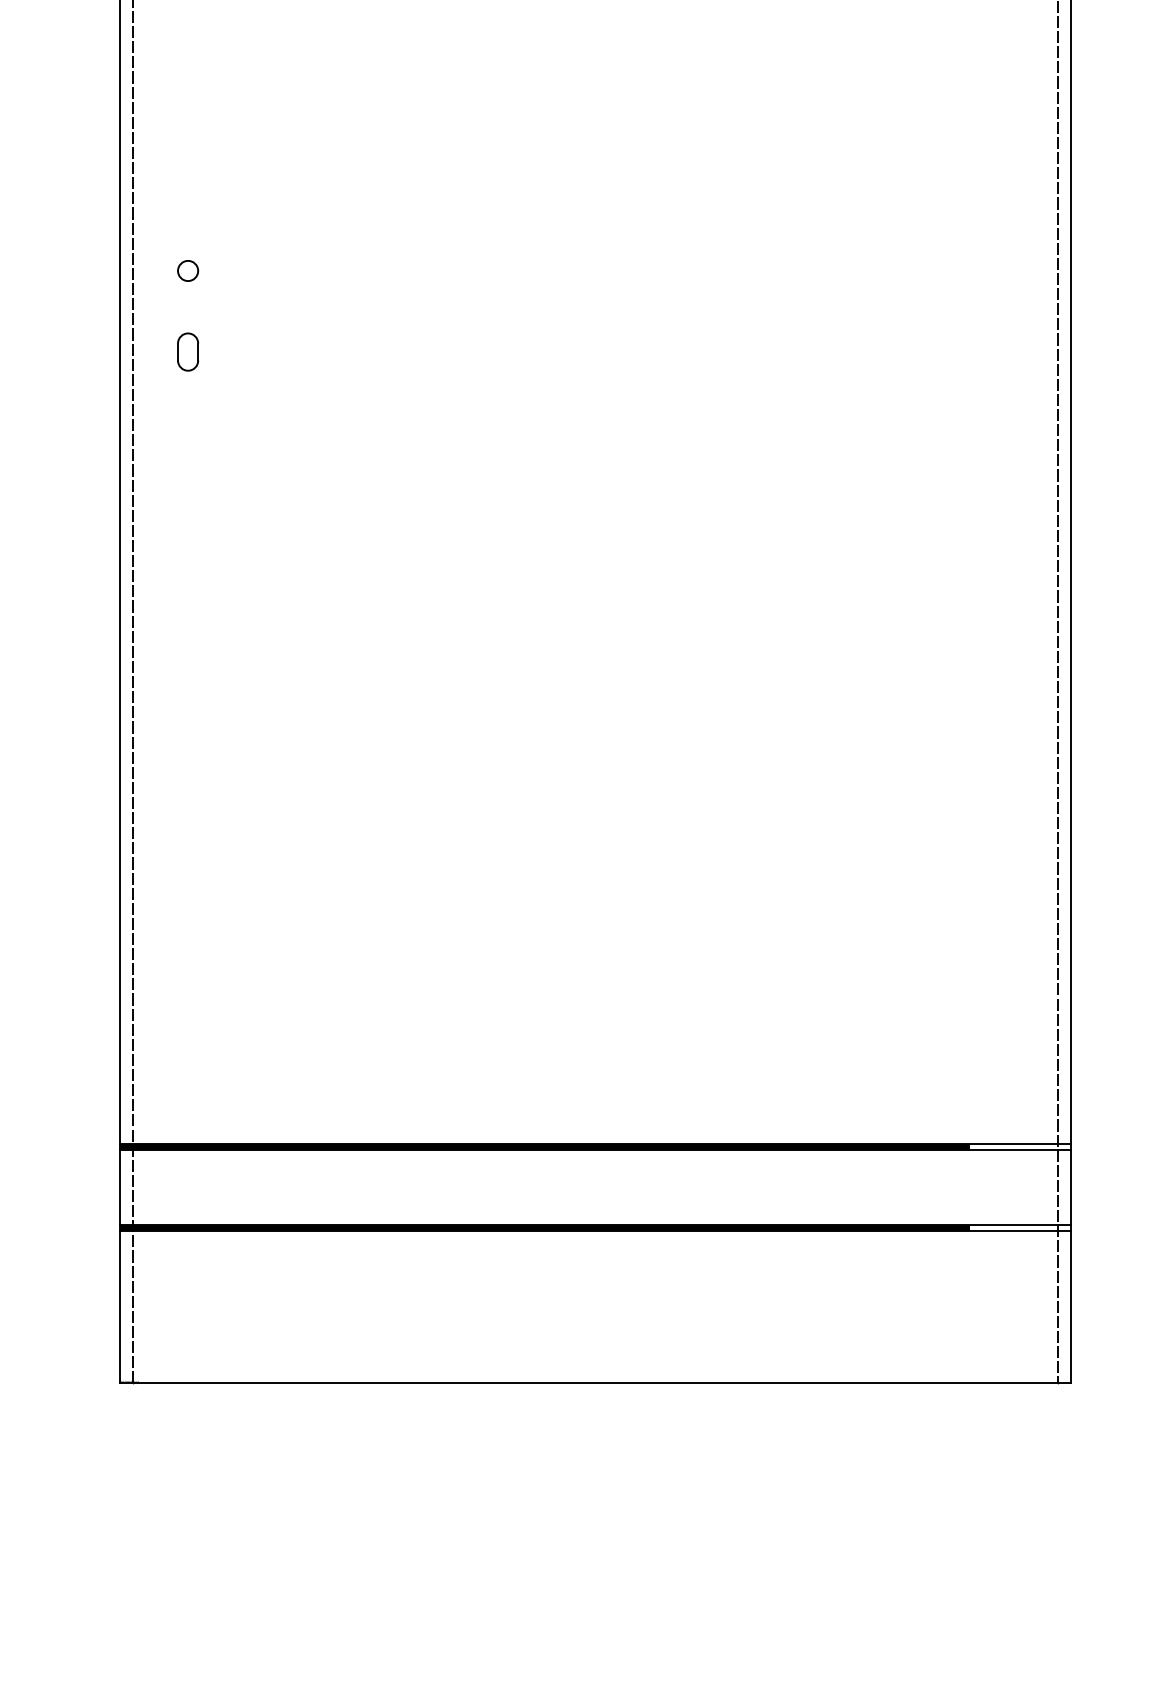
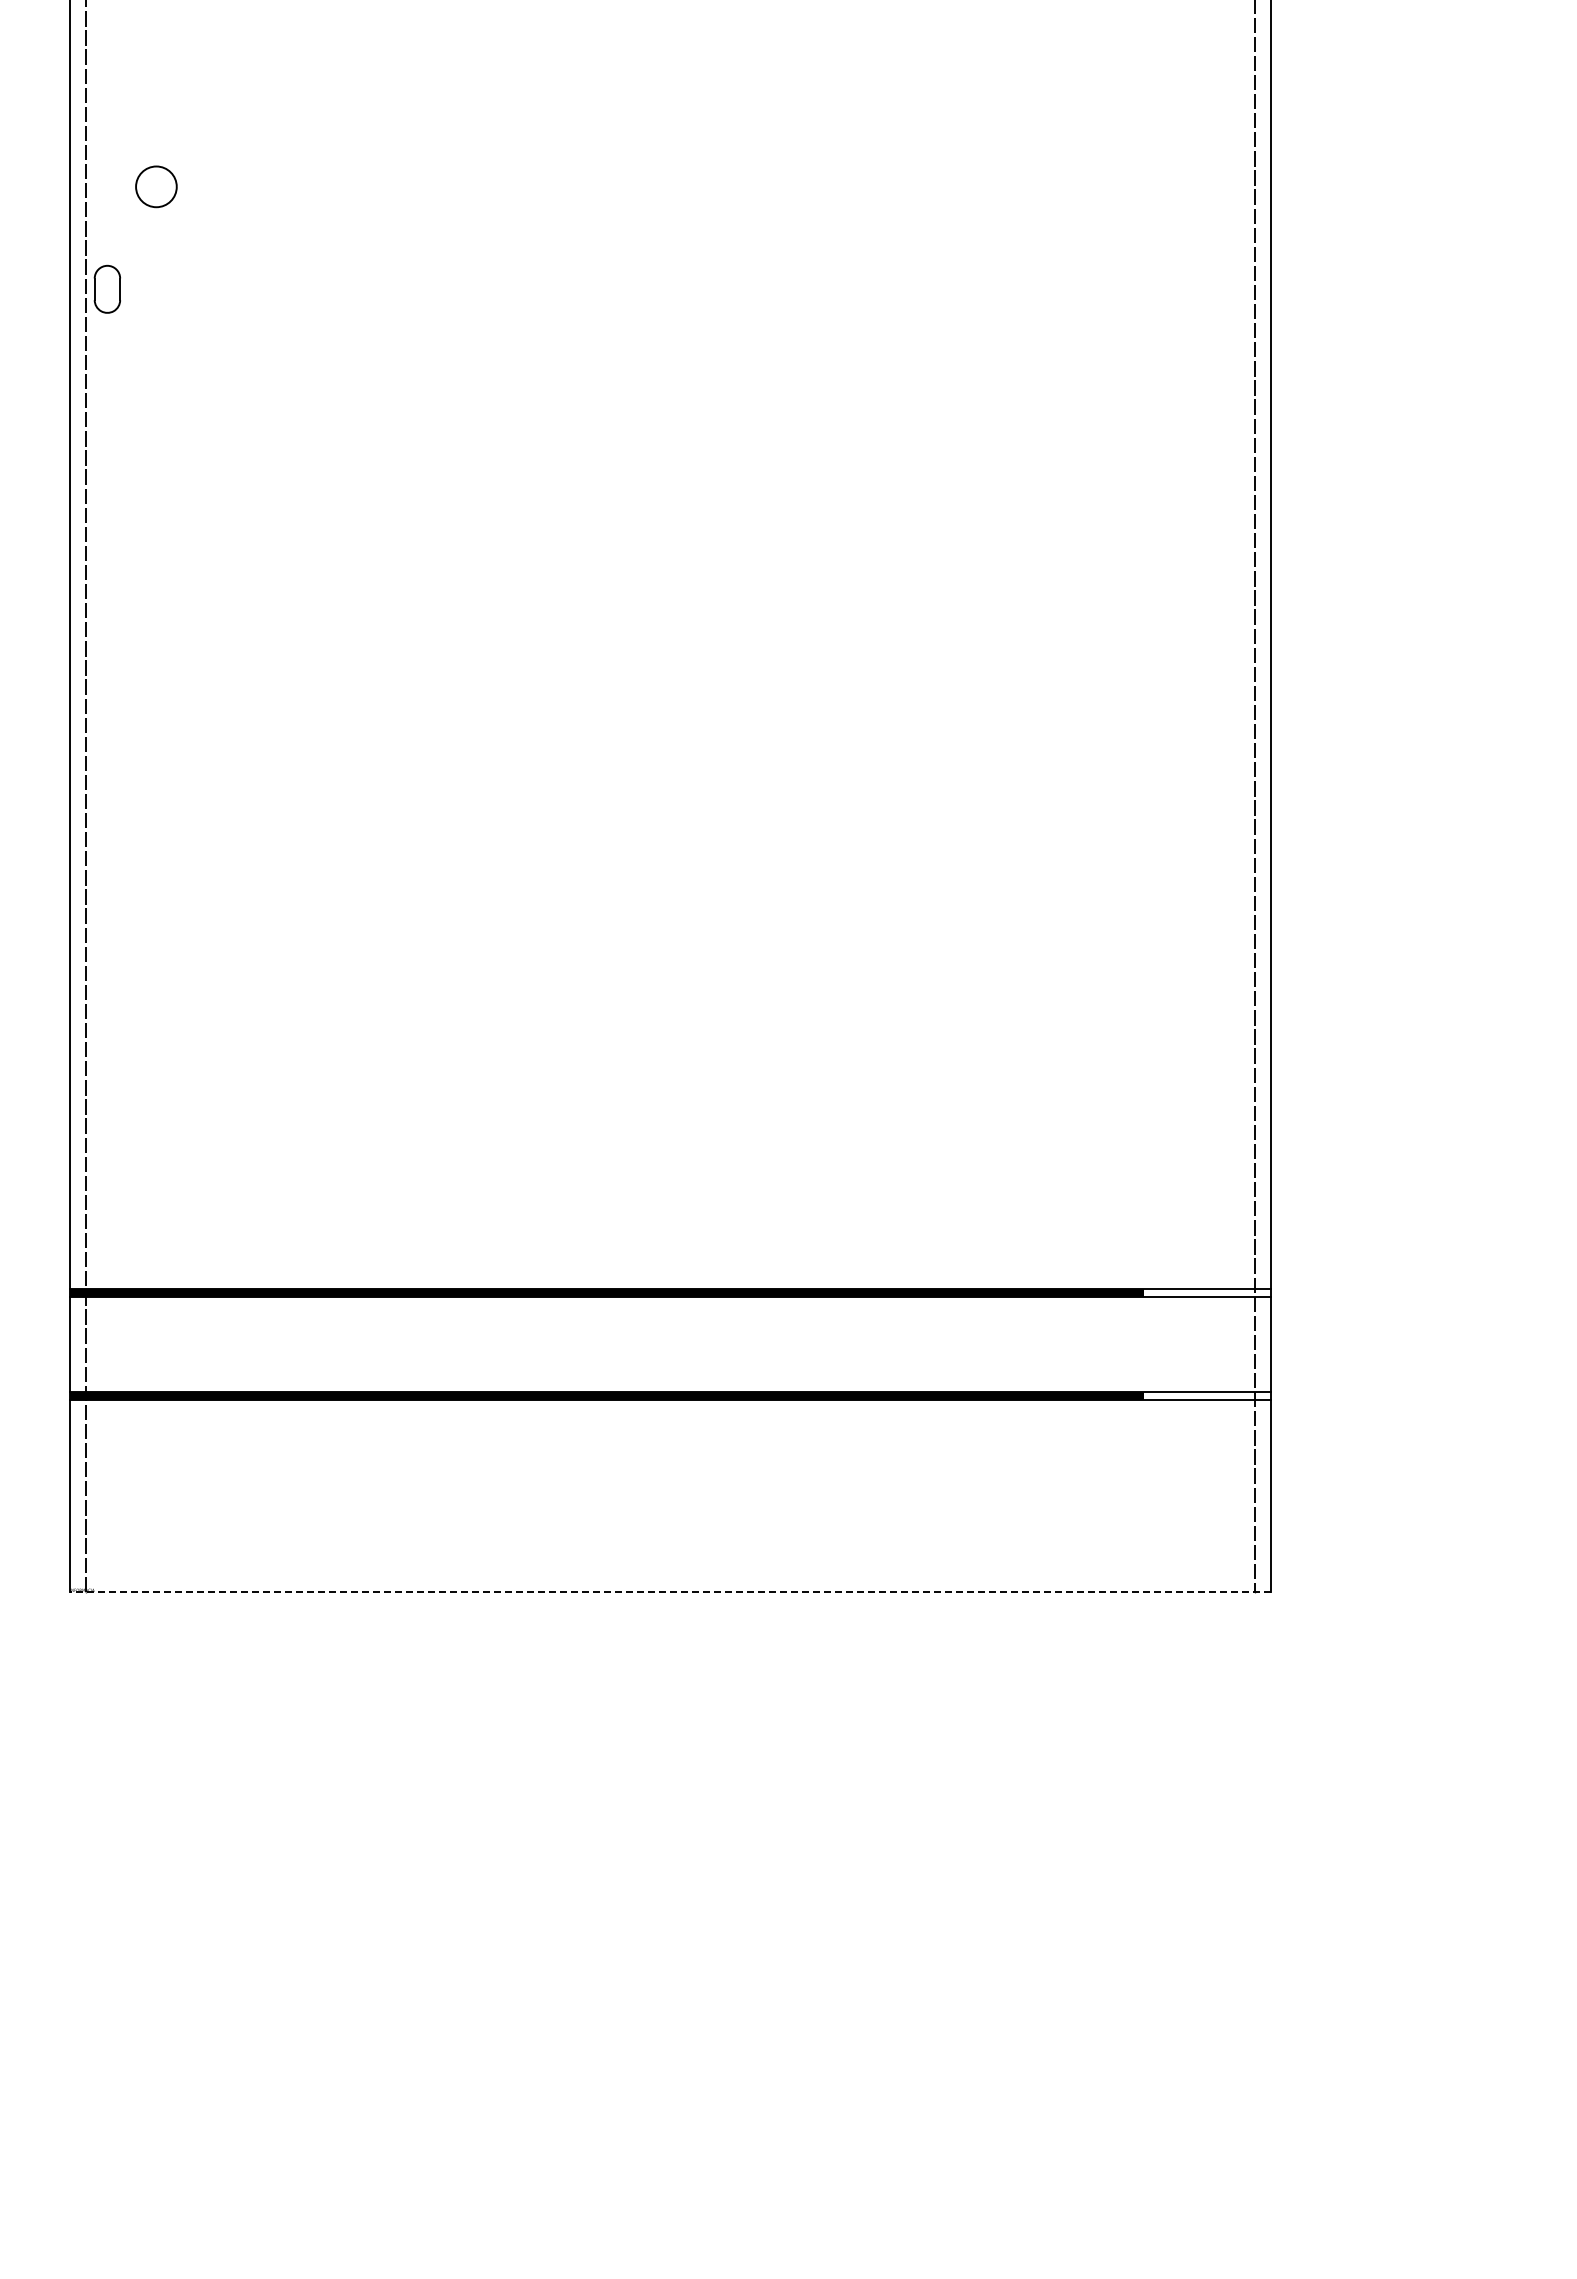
circle: (188, 270) -> (156, 186), size x1.6
part: (187, 351) -> (106, 288), moved
line: (595, 1383) -> (670, 1591), solid -> dashed

